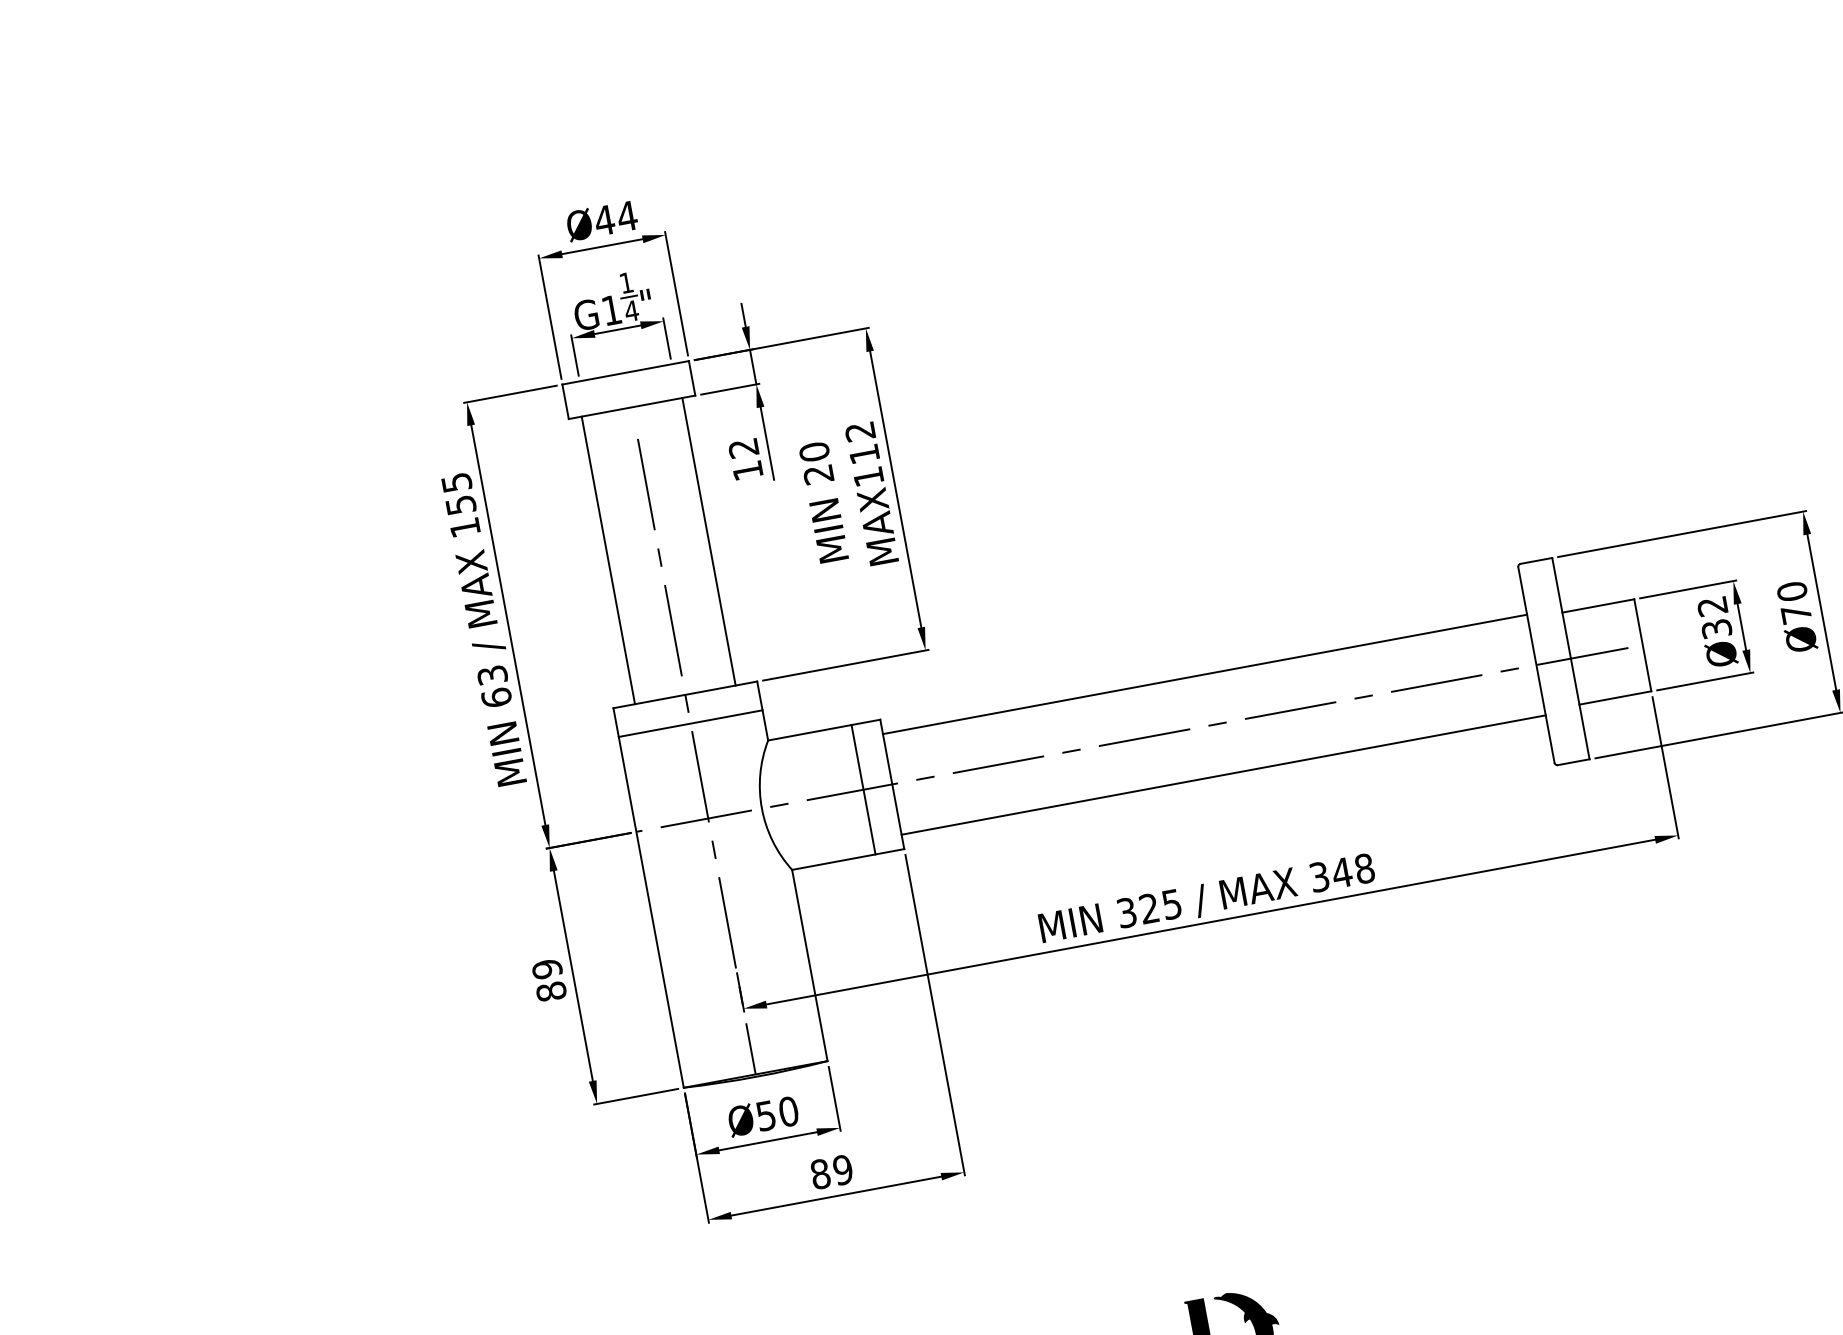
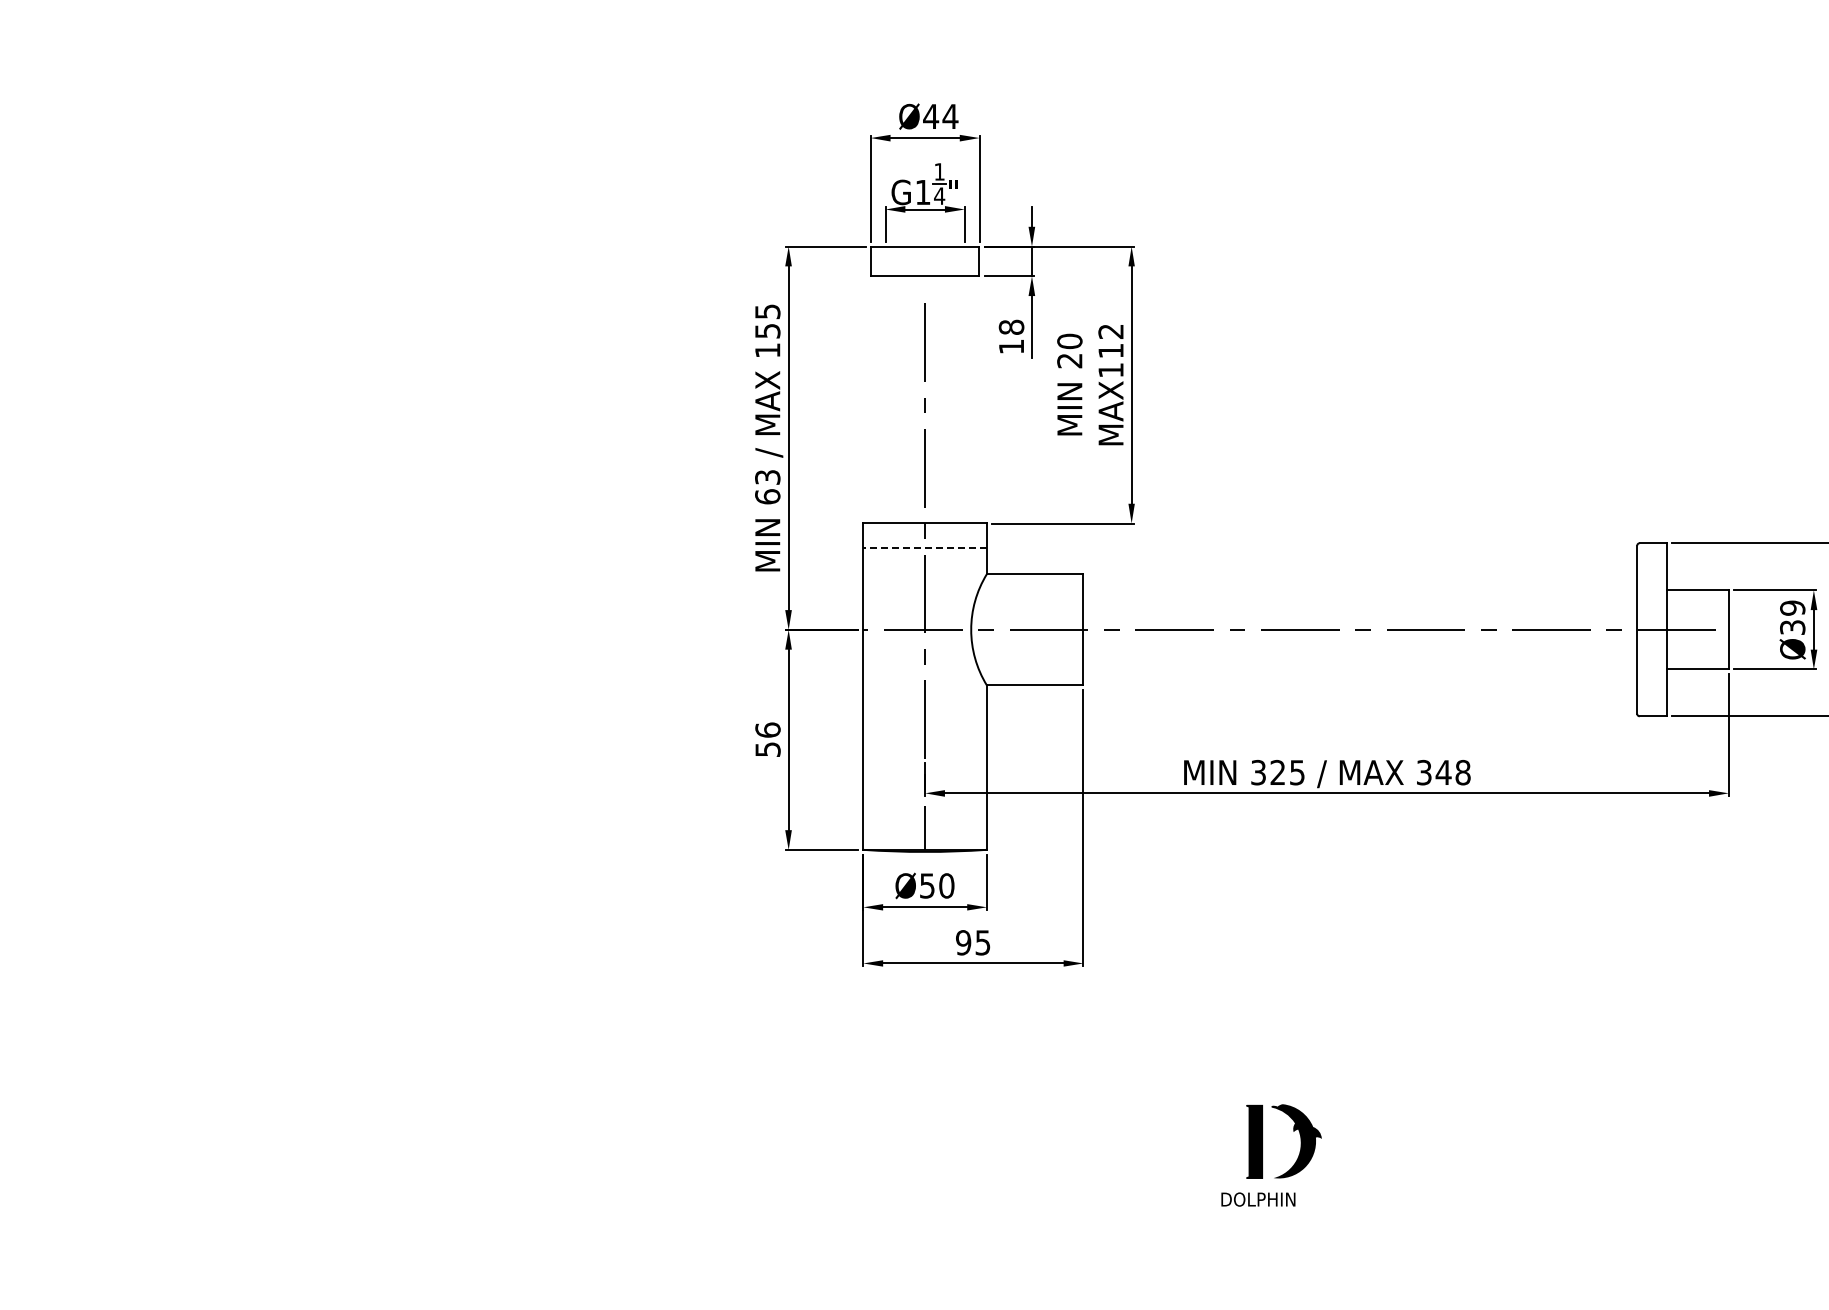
text: (743, 447) -> (1011, 326), 12 -> 18
line: (709, 541) -> (968, 399), removed
line: (607, 560) -> (881, 399), removed
text: (1712, 605) -> (1792, 607), Ø32 -> Ø39
line: (1205, 674) -> (1360, 586), removed
line: (691, 723) -> (925, 548), solid -> dashed
line: (1224, 775) -> (1360, 673), removed
line: (863, 789) -> (1058, 629), removed
text: (548, 980) -> (767, 739), 89 -> 56
text: (831, 1171) -> (973, 942), 89 -> 95

